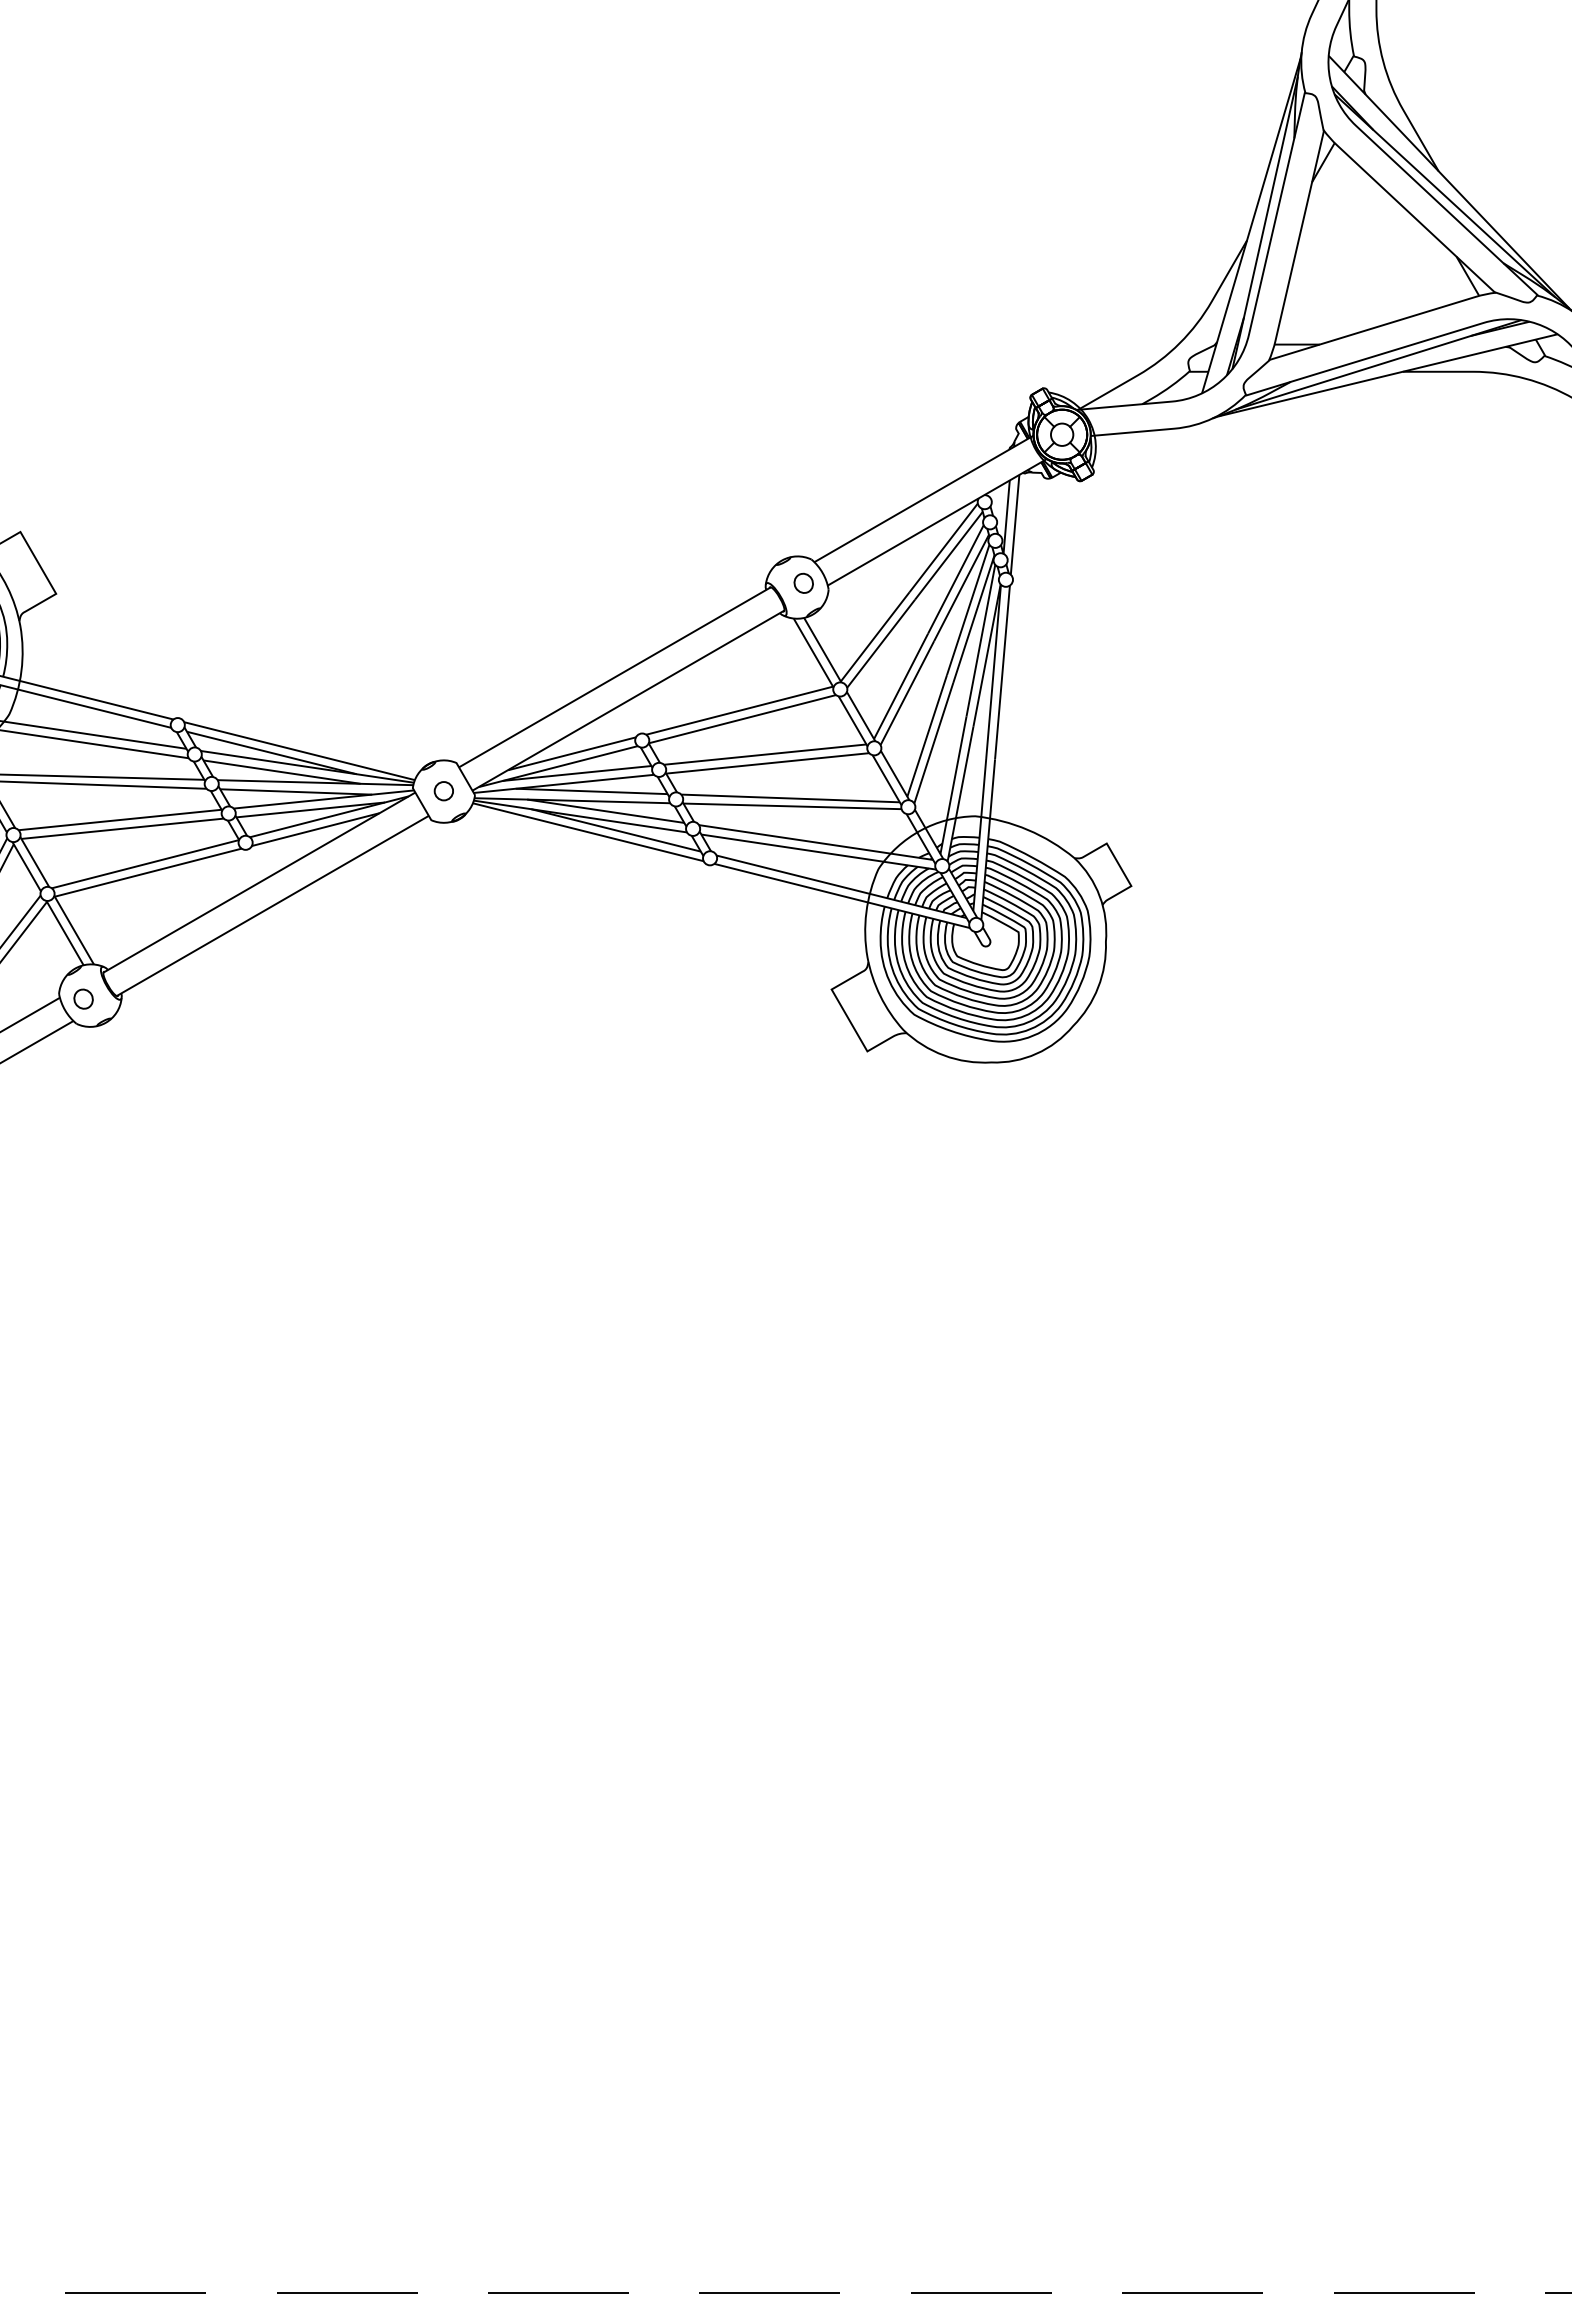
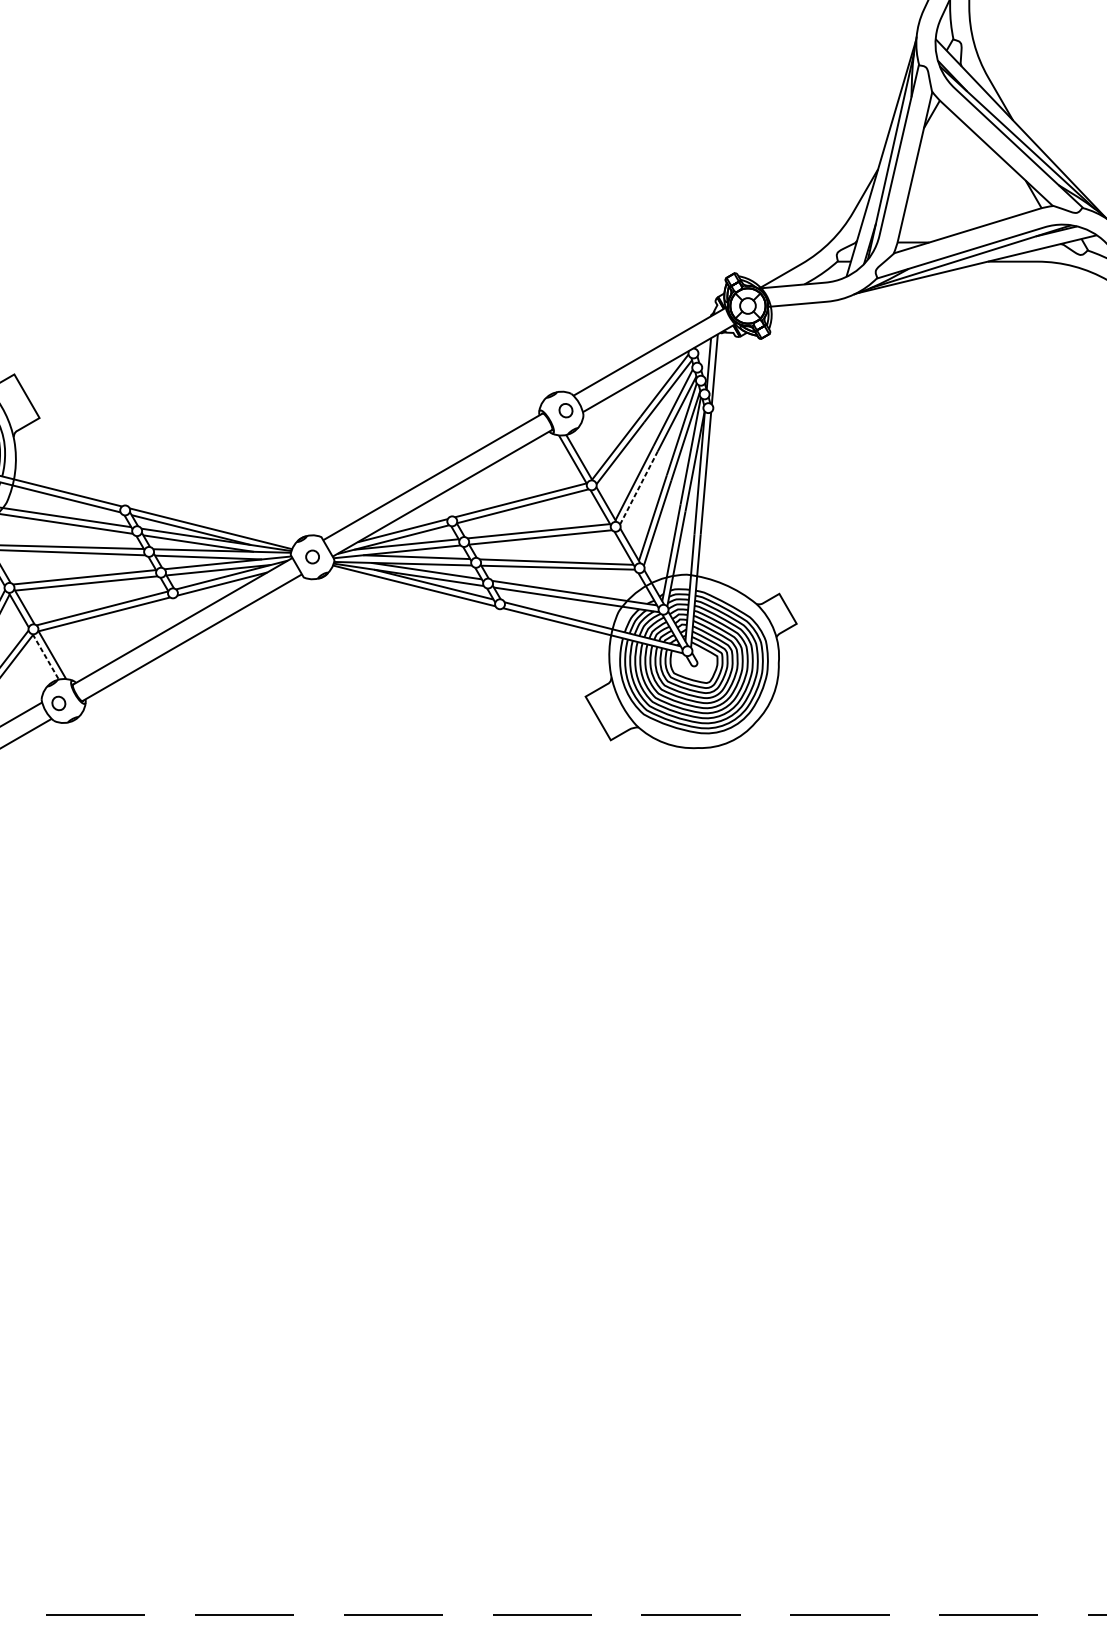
line: (907, 693) -> (639, 488), solid -> dashed
line: (65, 933) -> (46, 657), solid -> dashed

